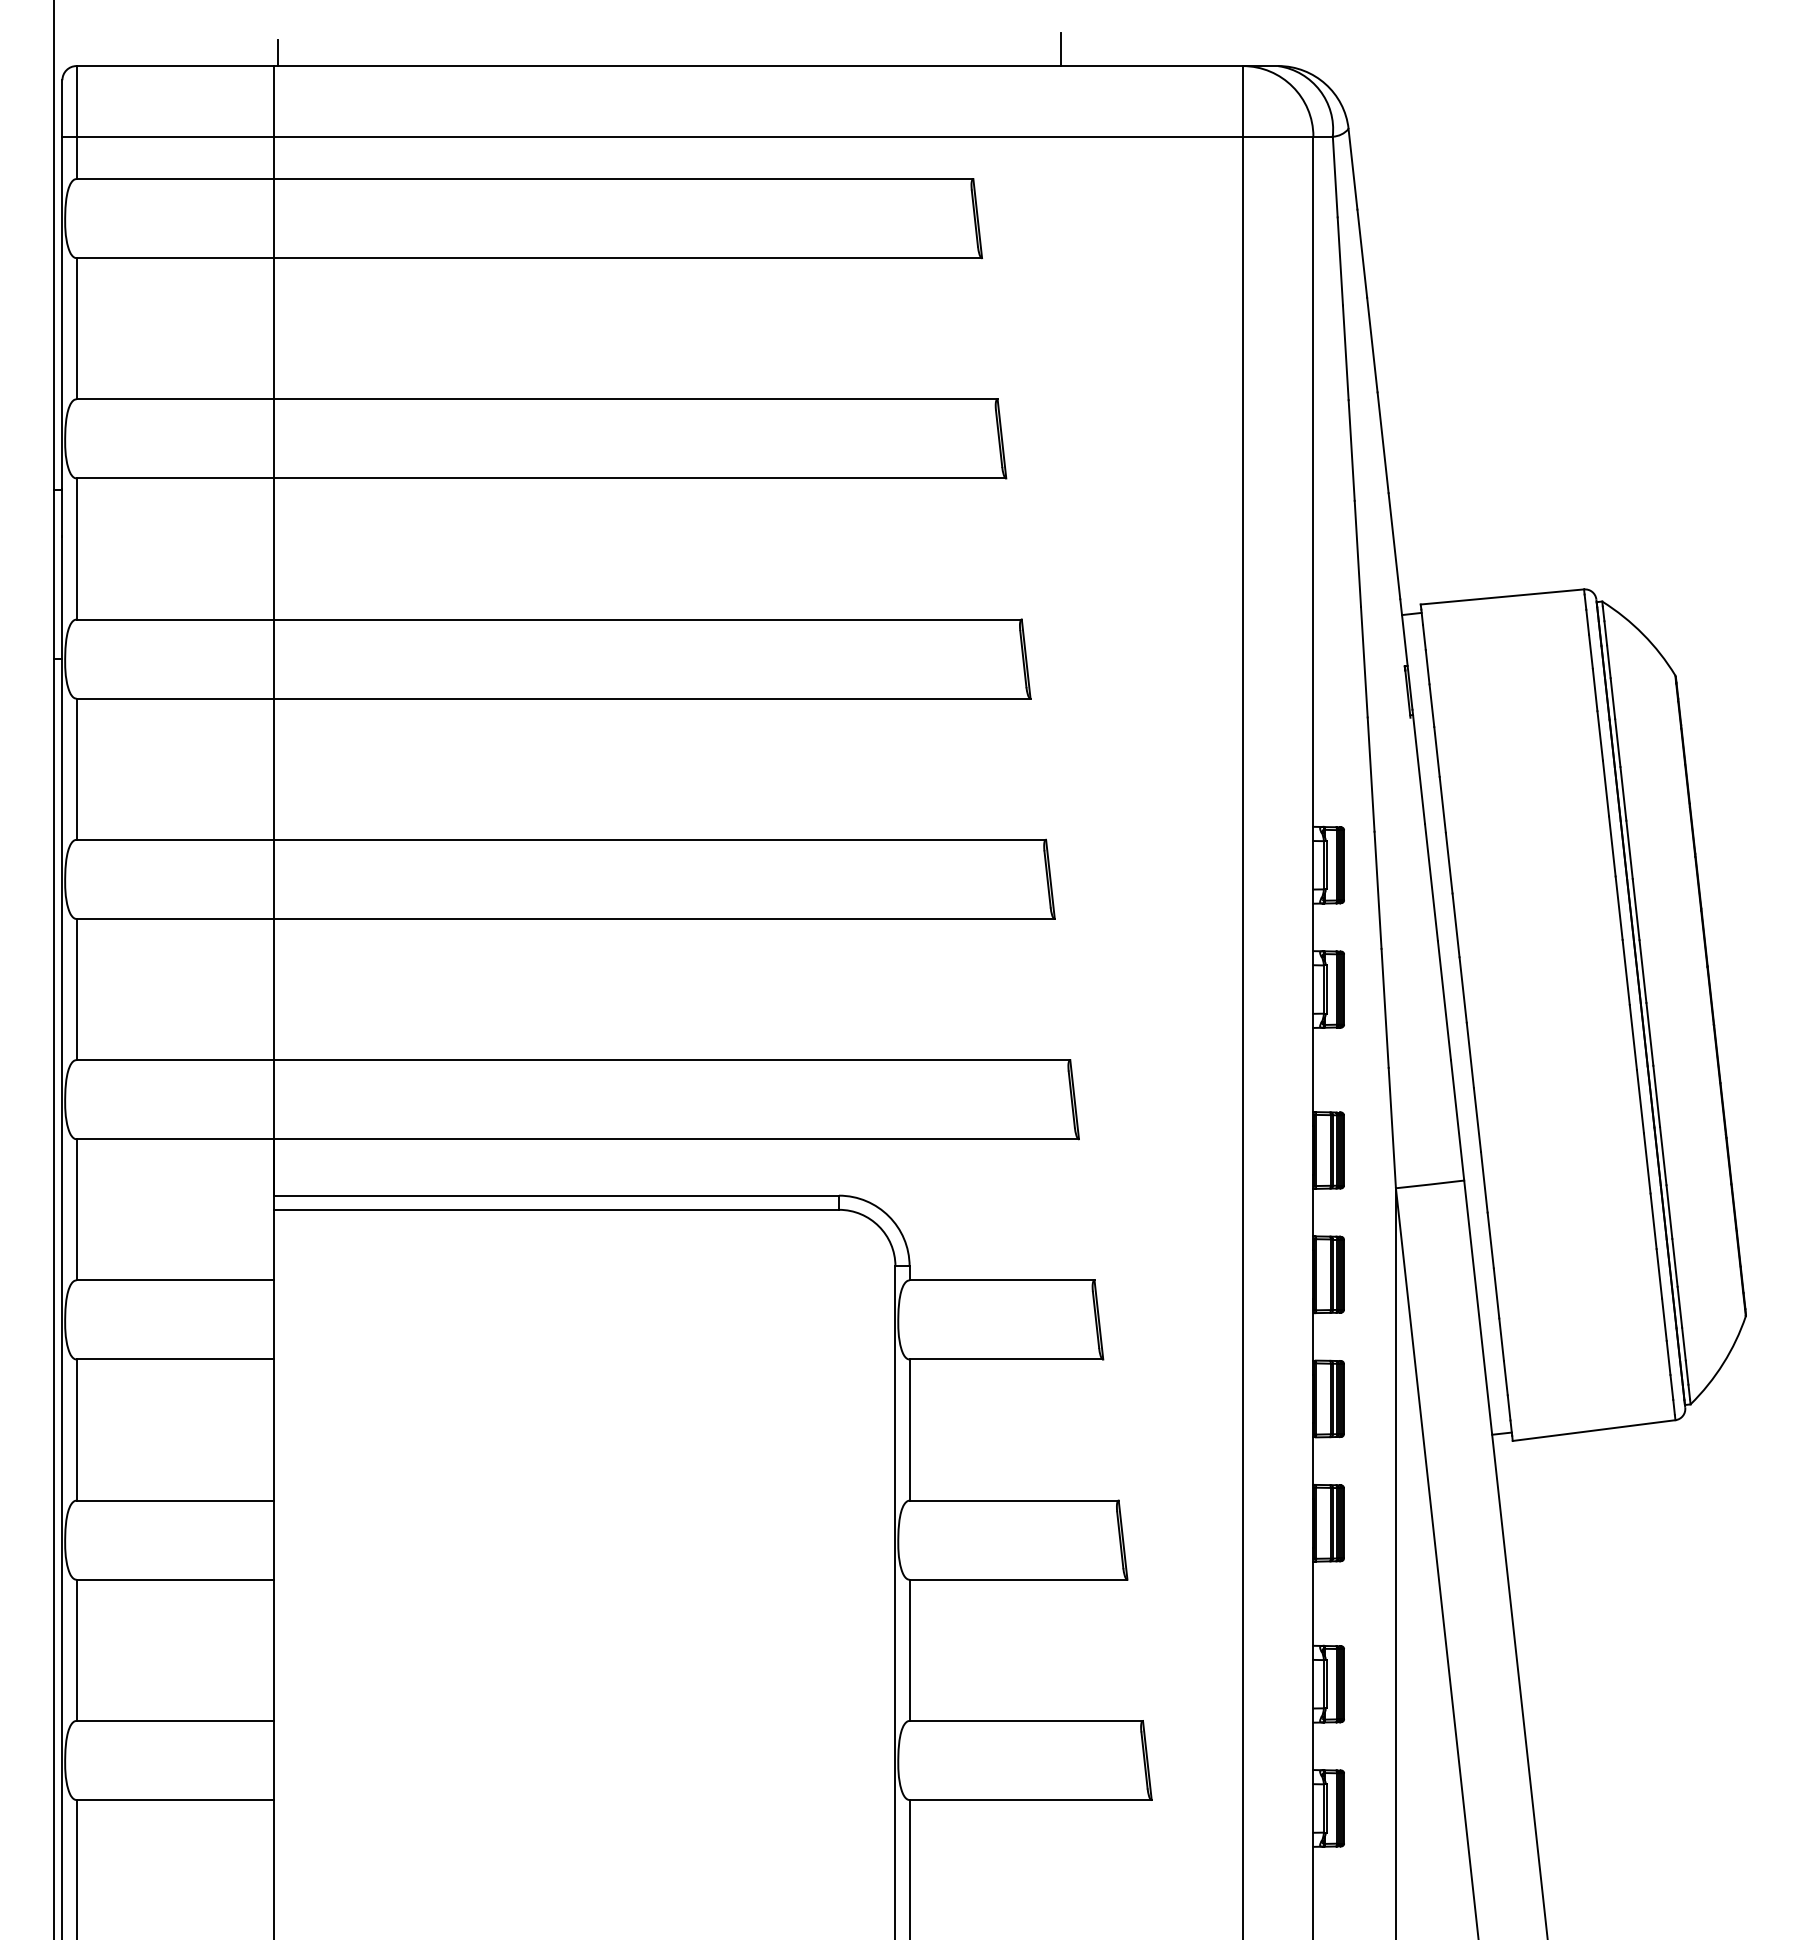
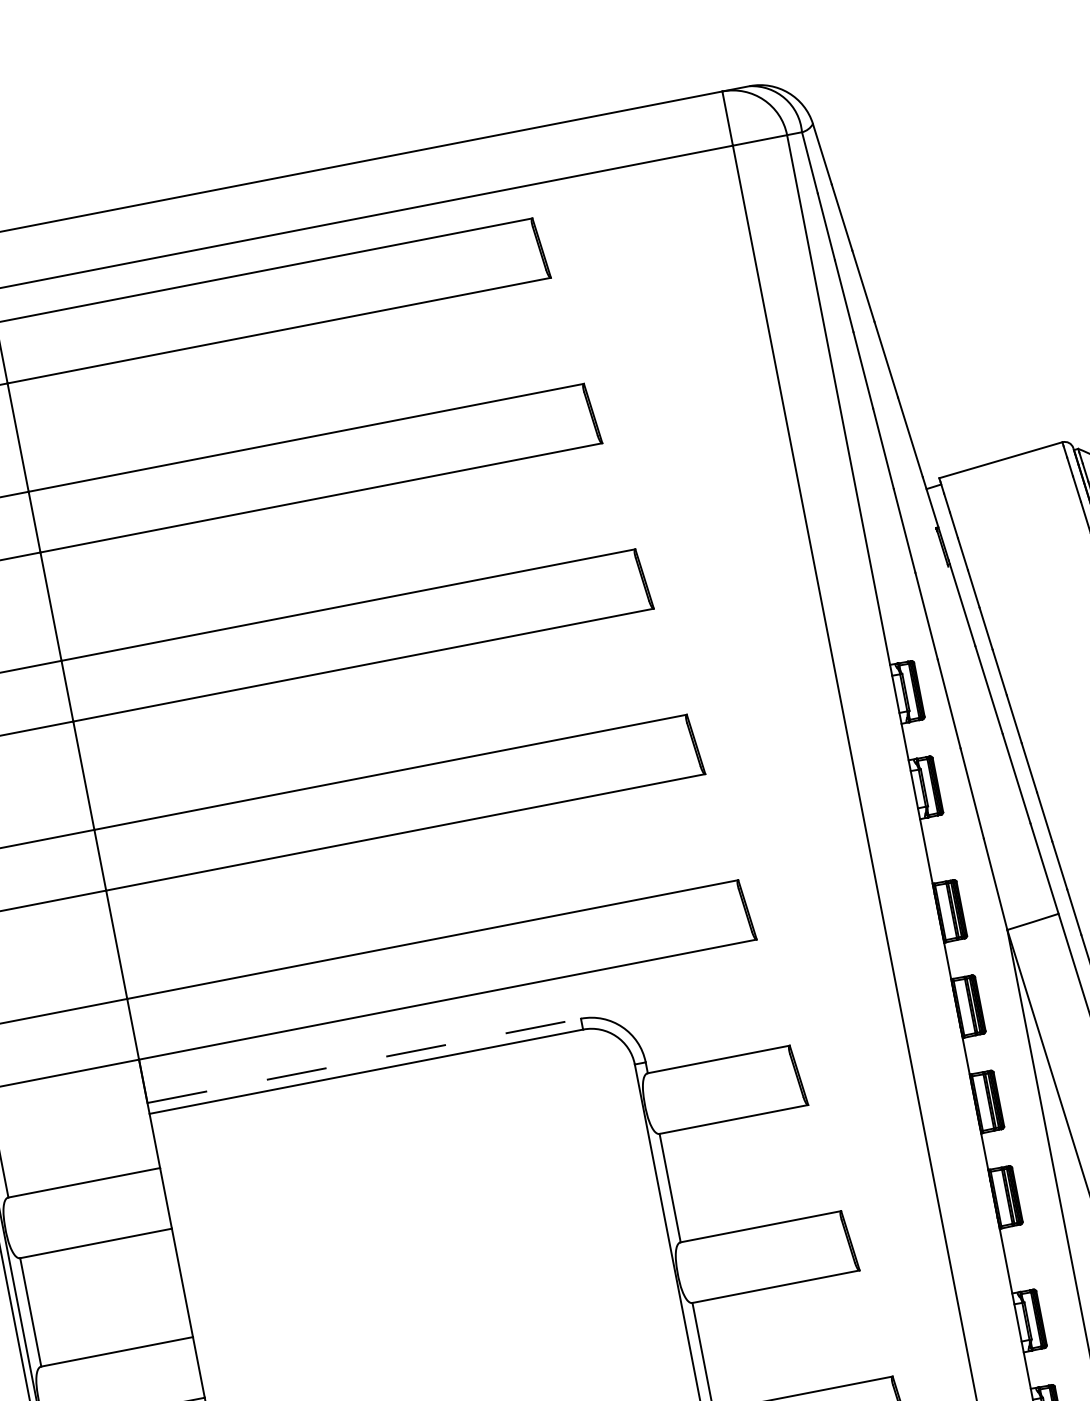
line: (1060, 49) -> (580, 105), removed
line: (557, 1195) -> (364, 1060), solid -> dashed

